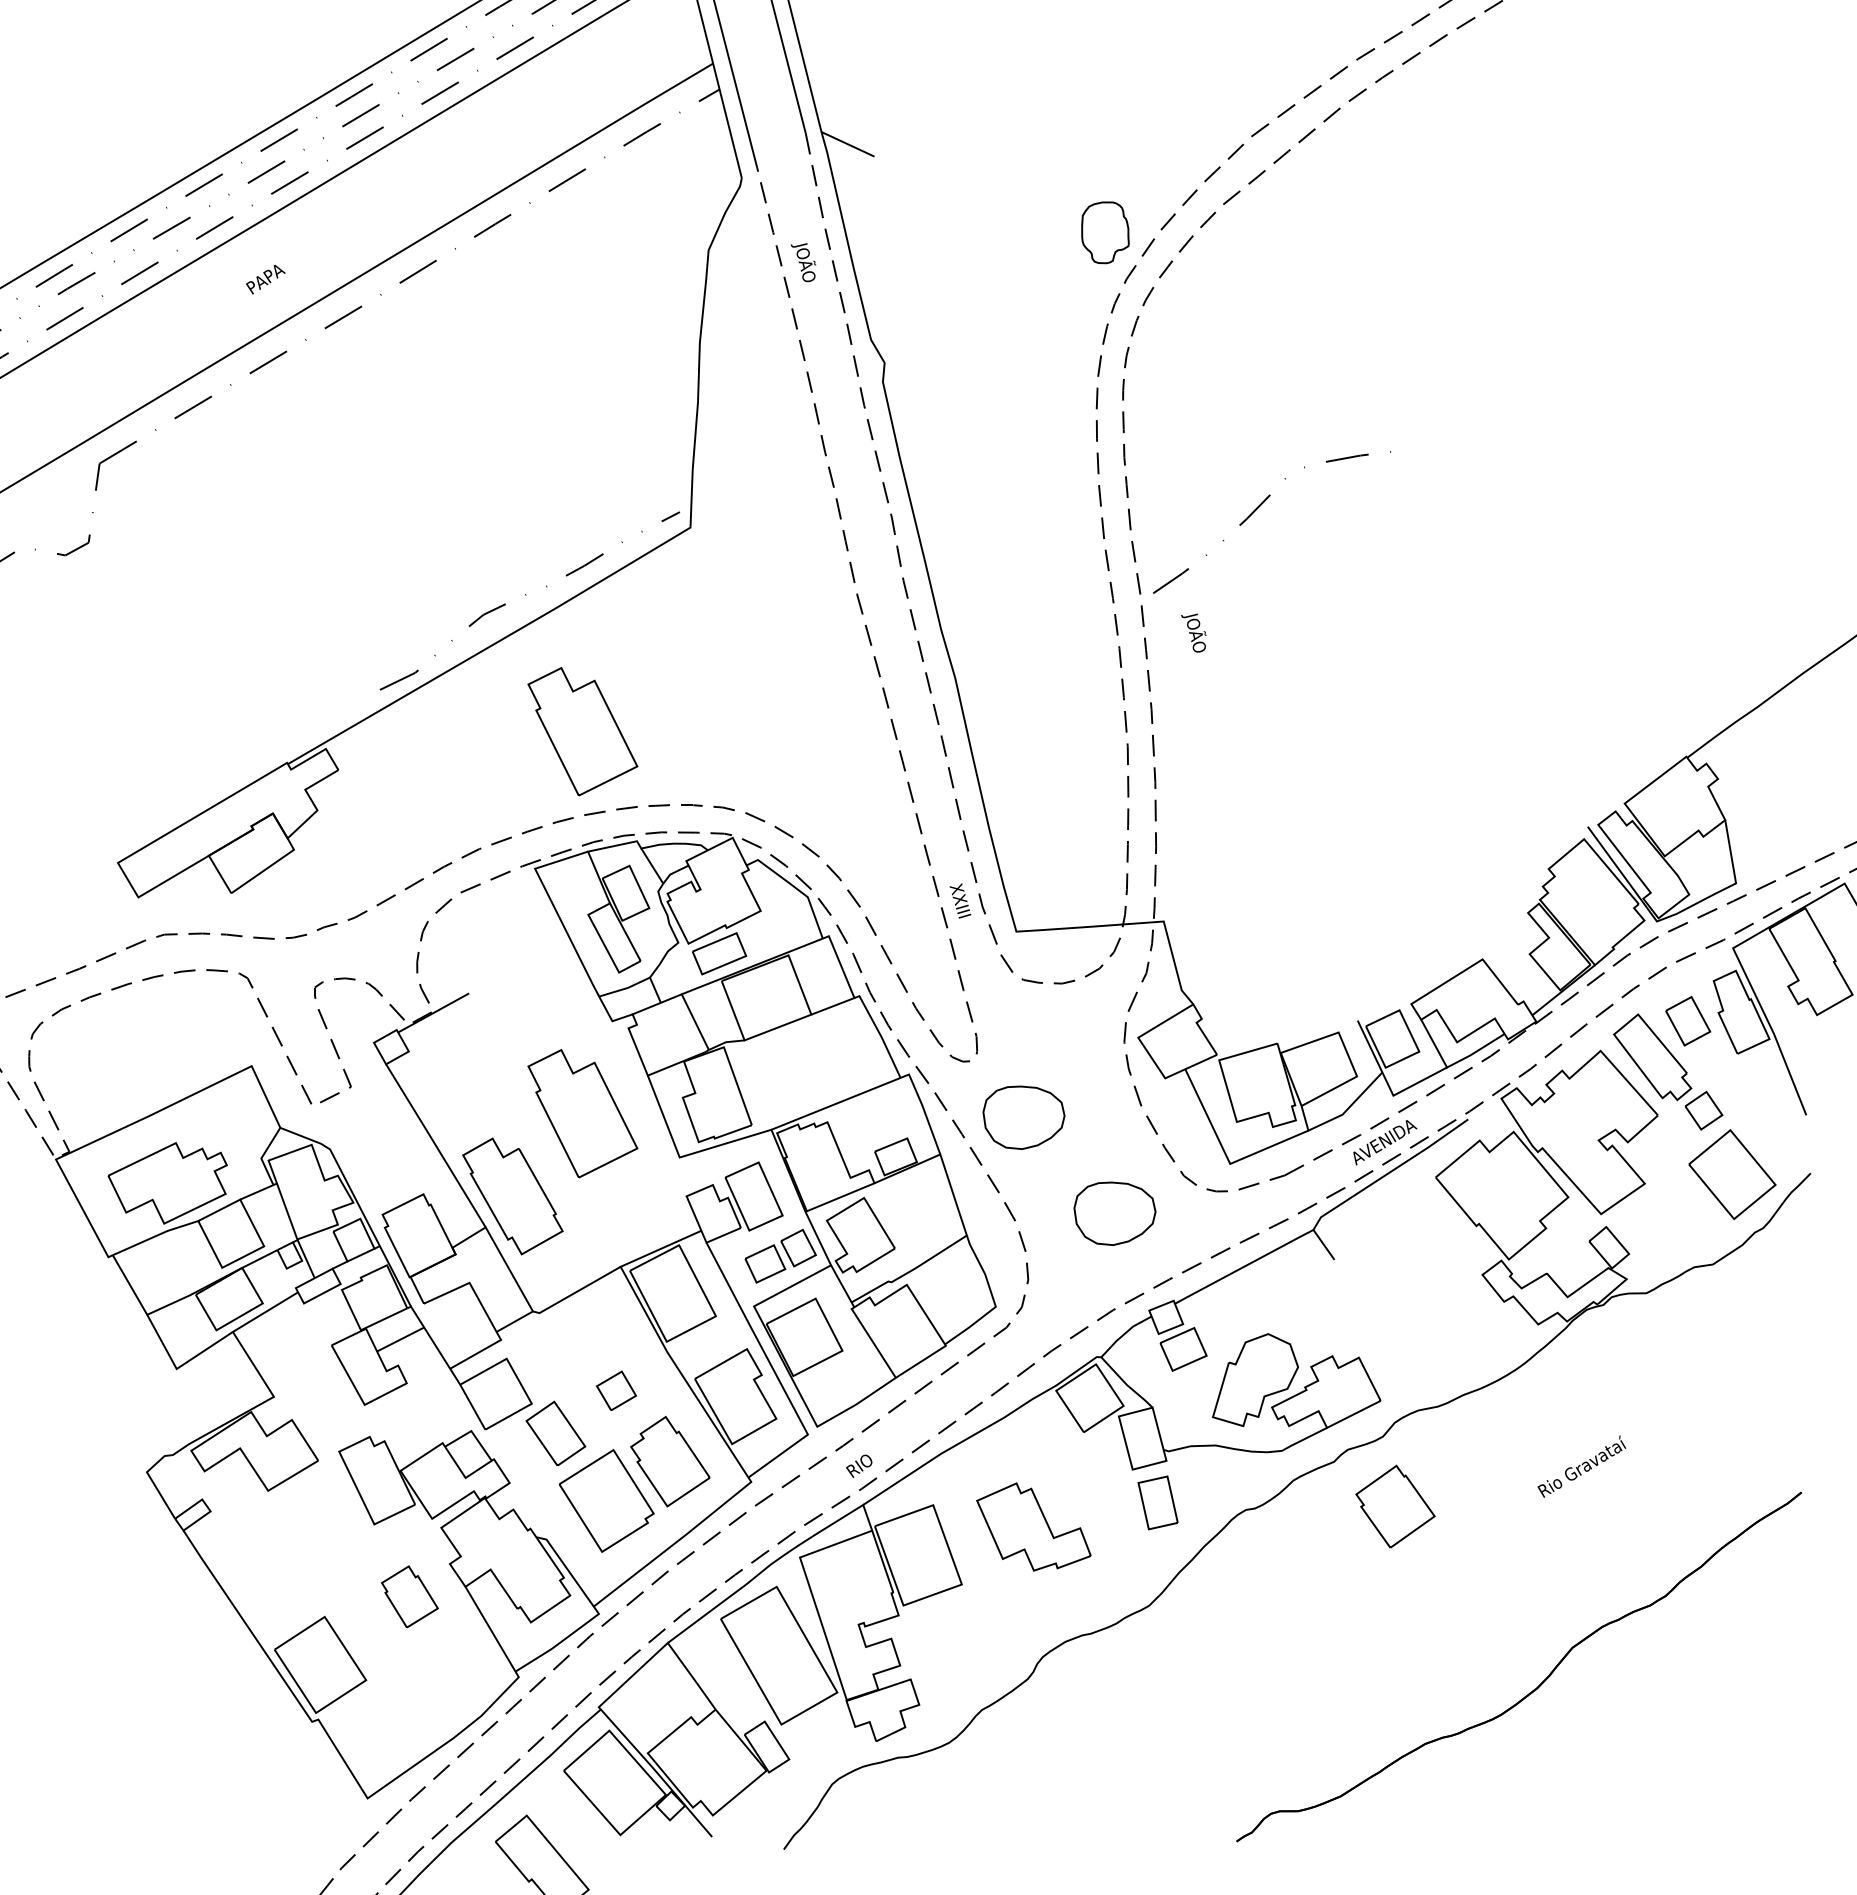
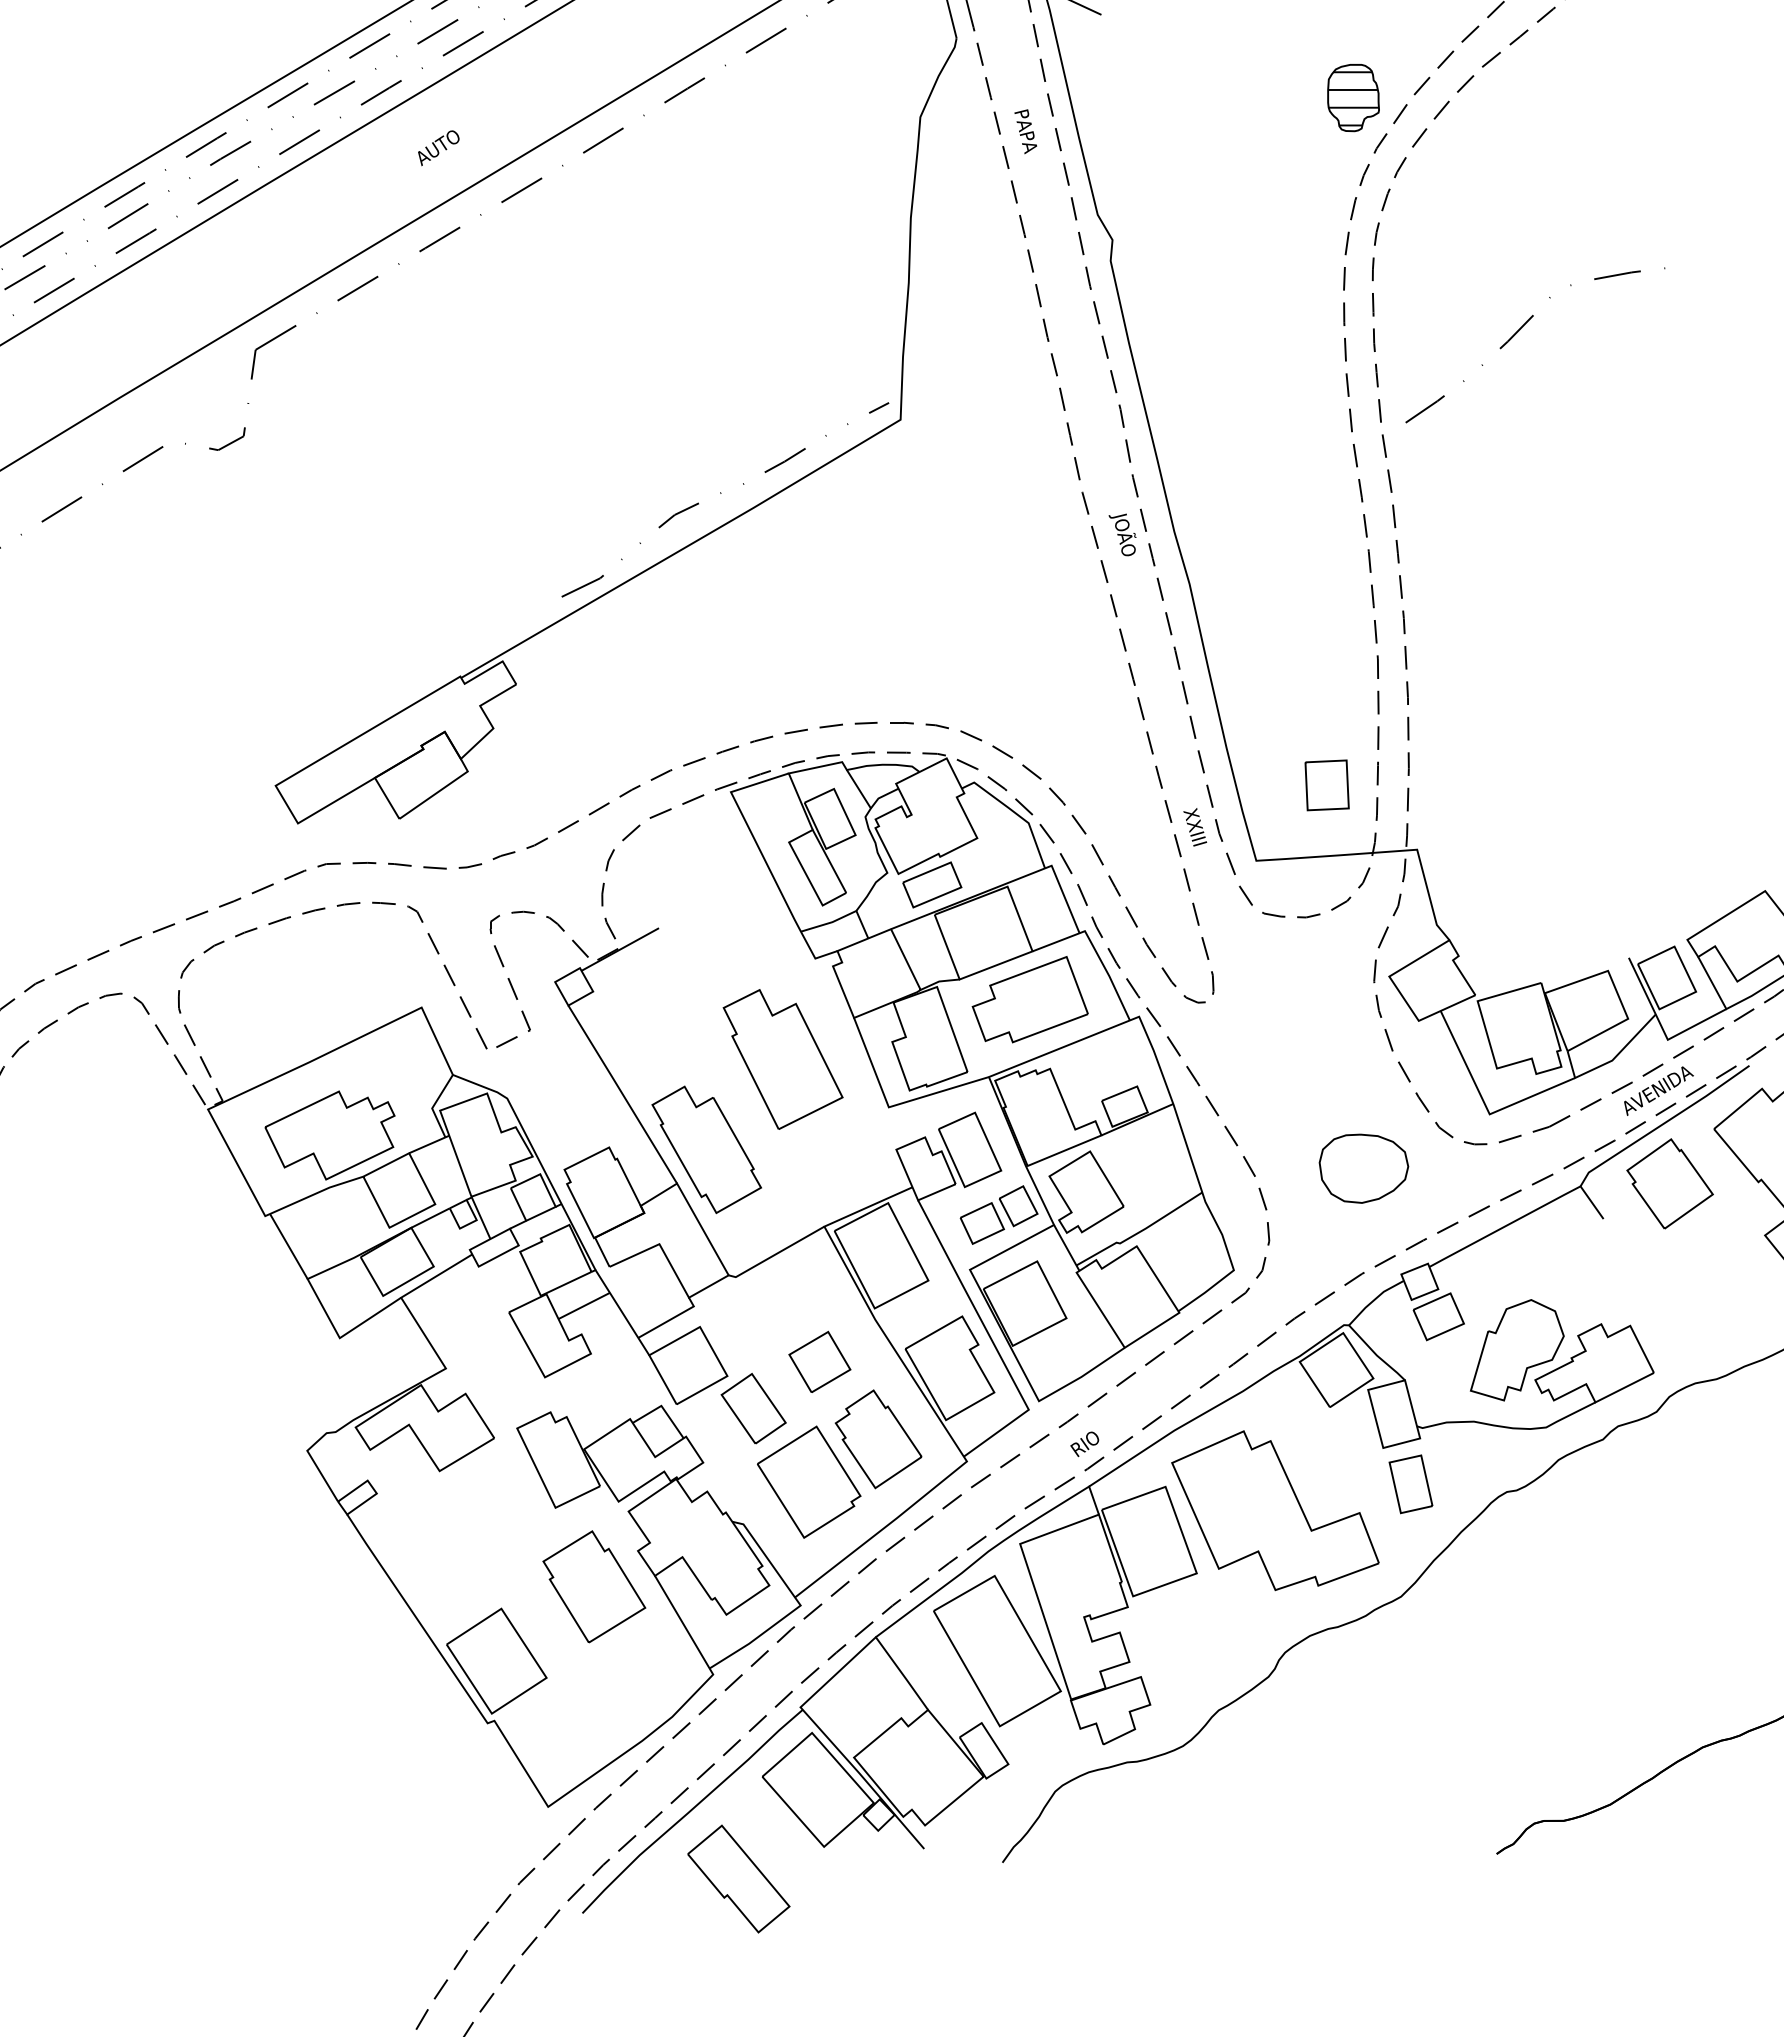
hatch: (1105, 233) -> (1353, 98), added
text: (803, 264) -> (1023, 132), JOÃO -> PAPA
text: (266, 278) -> (437, 147), PAPA -> AUTO
curve: (1258, 508) -> (1520, 330), moved
text: (1193, 632) -> (1122, 534), moved
part: (582, 731) -> (782, 642), removed
part: (1080, 862) -> (1326, 785), added
part: (808, 1058) -> (1029, 999), added
part: (1023, 1117) -> (1264, 1063), removed
part: (616, 1390) -> (819, 1361), size x1.43
part: (1395, 1506) -> (1670, 1183), moved
part: (1033, 1526) -> (1274, 1510), size x1.67
part: (409, 1596) -> (593, 1586), size x1.67

